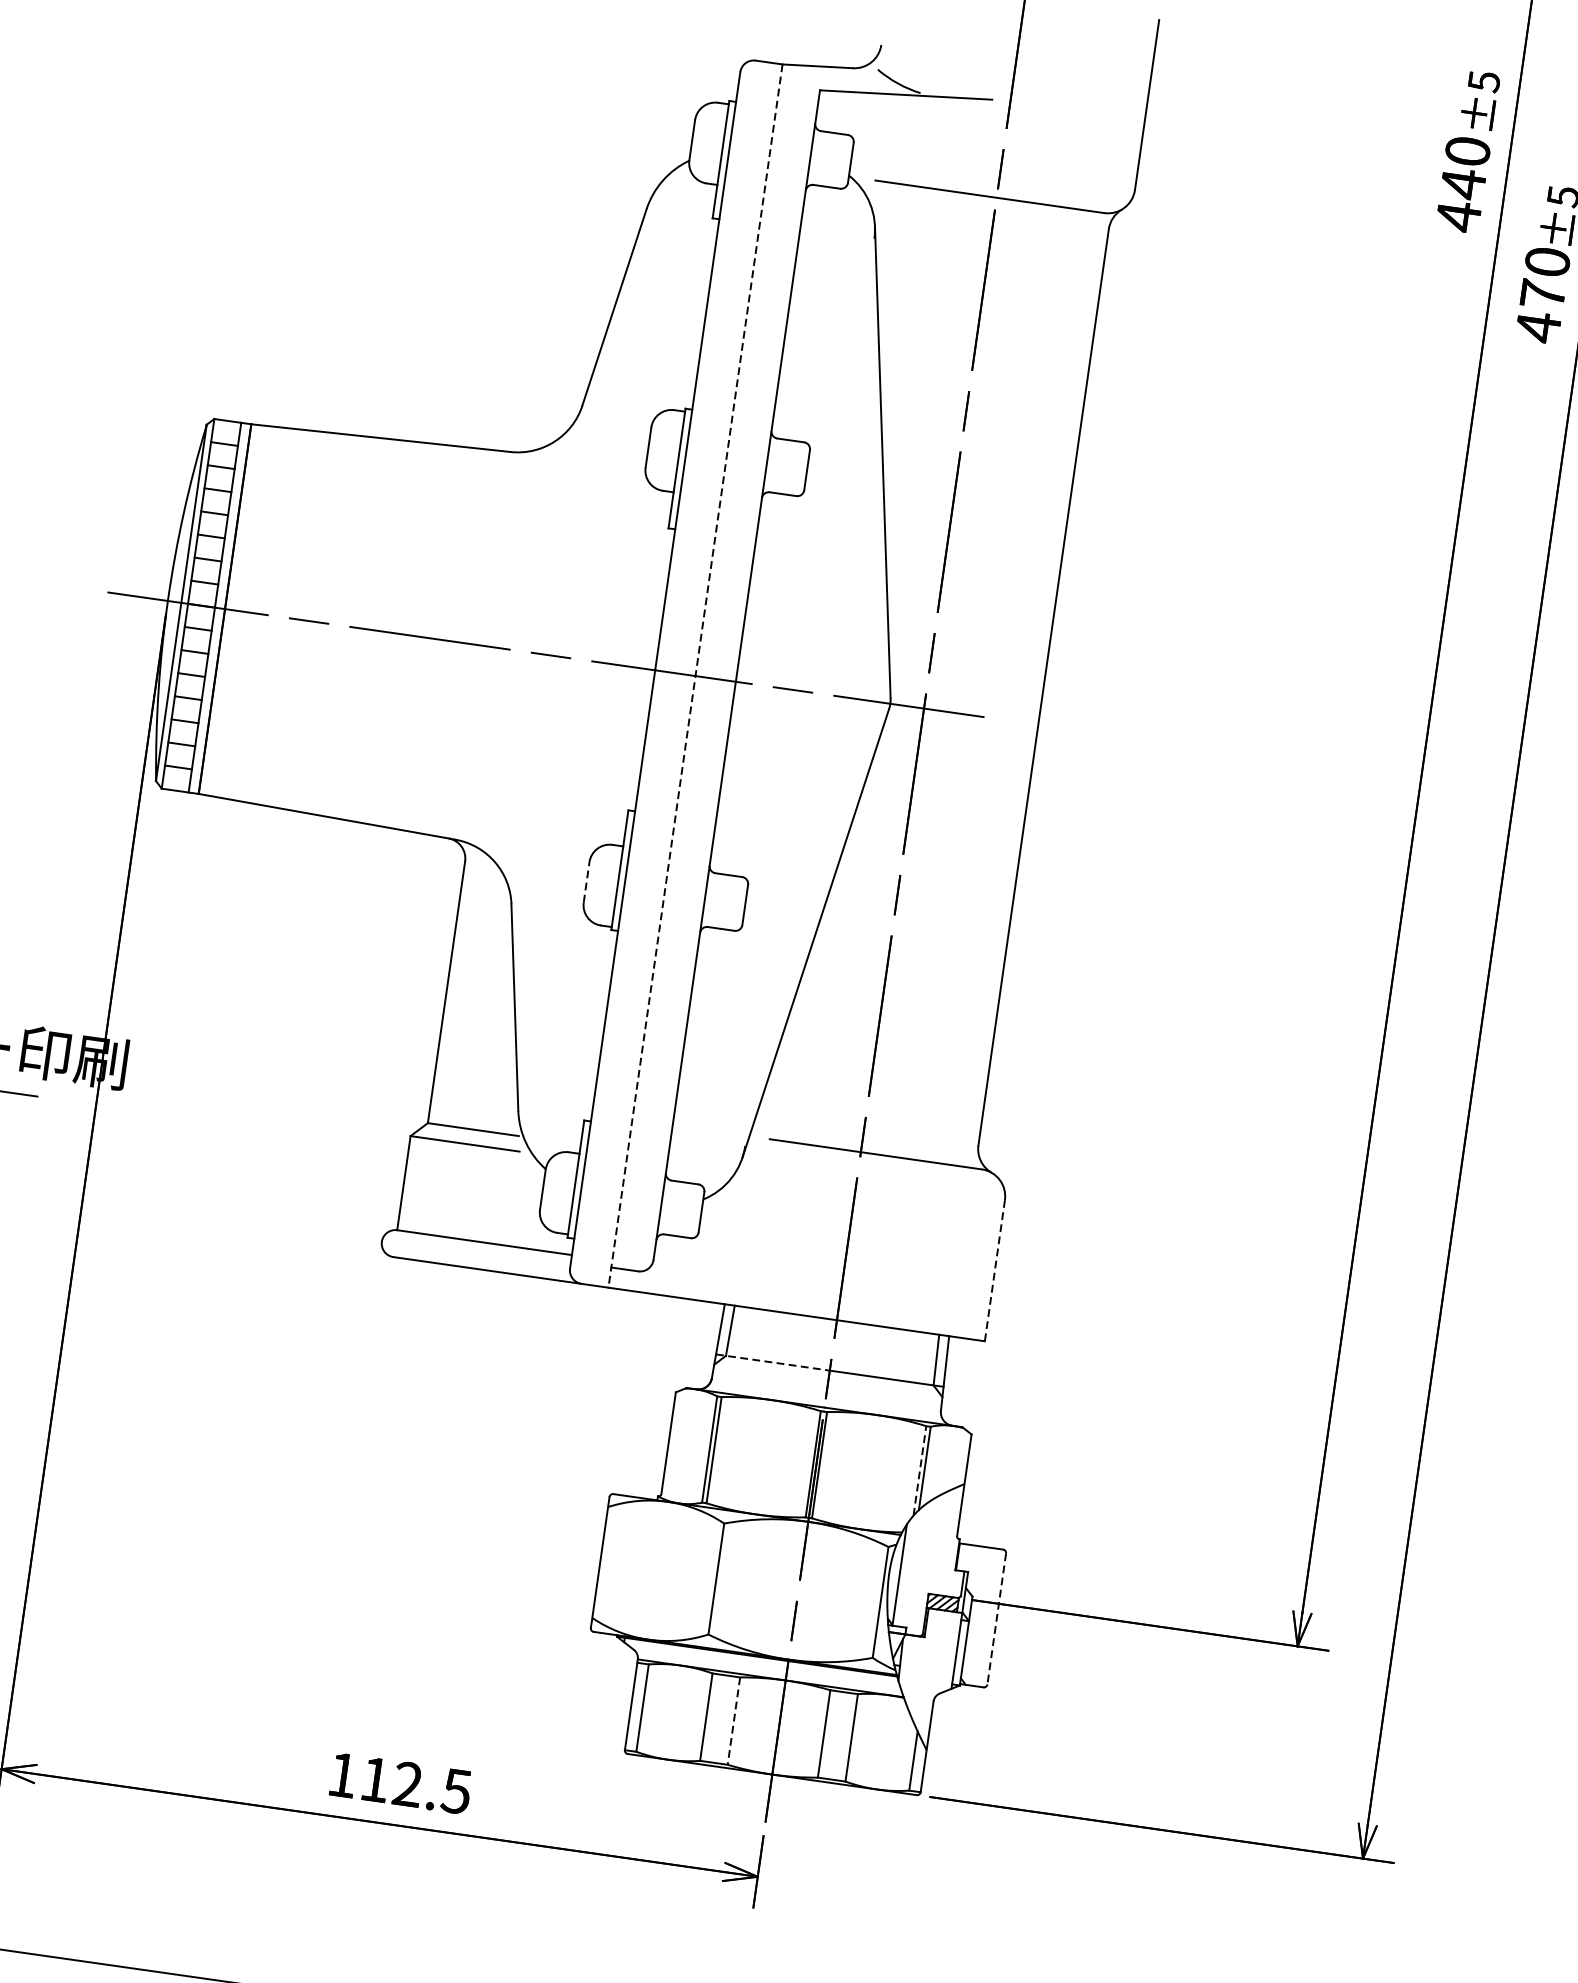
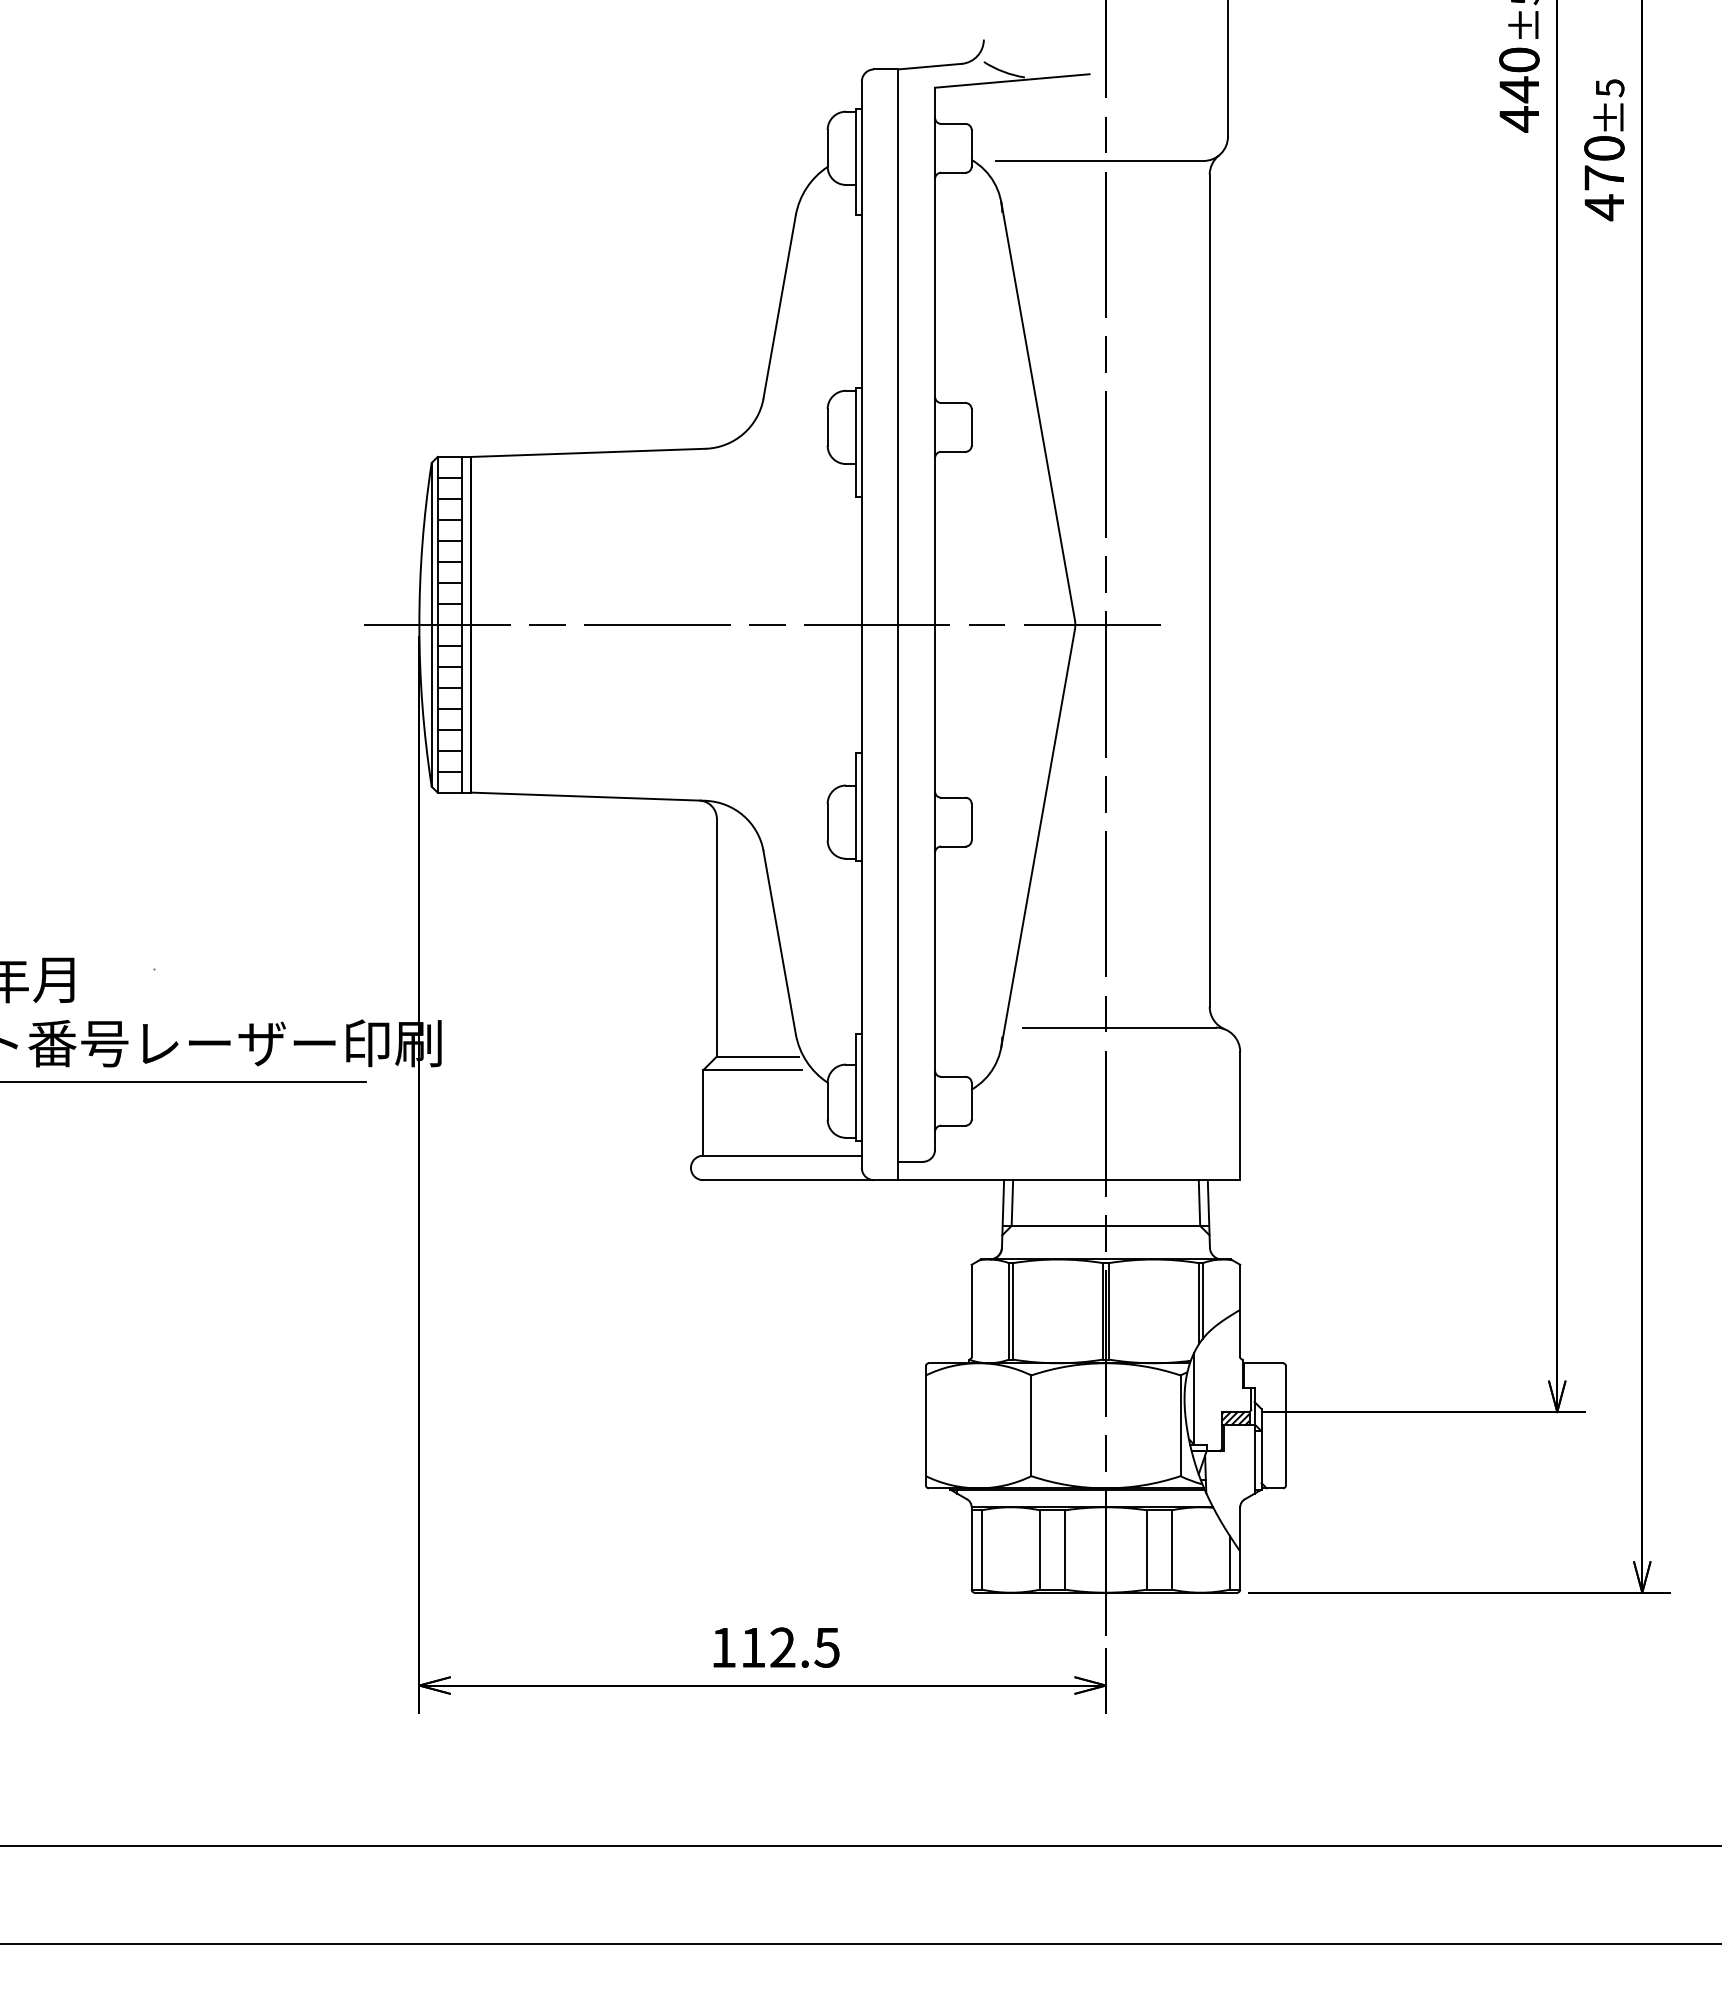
line: (695, 676) -> (898, 625), dashed -> solid
line: (586, 881) -> (827, 821), dashed -> solid
line: (995, 1271) -> (1240, 1116), dashed -> solid
line: (773, 1362) -> (1054, 1225), dashed -> solid
line: (919, 1470) -> (1198, 1303), dashed -> solid
line: (996, 1618) -> (1285, 1425), dashed -> solid
line: (734, 1720) -> (1065, 1549), dashed -> solid

